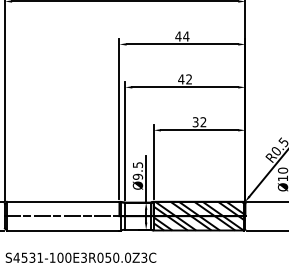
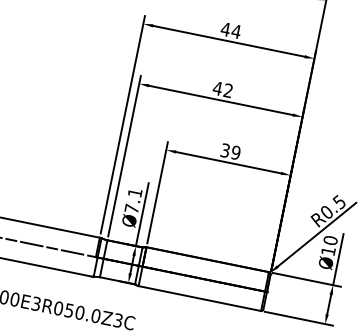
text: (203, 122) -> (235, 153), 32 -> 39
text: (137, 170) -> (133, 200), Ø9.5 -> Ø7.1
hatch: (199, 215) -> (204, 278), removed

